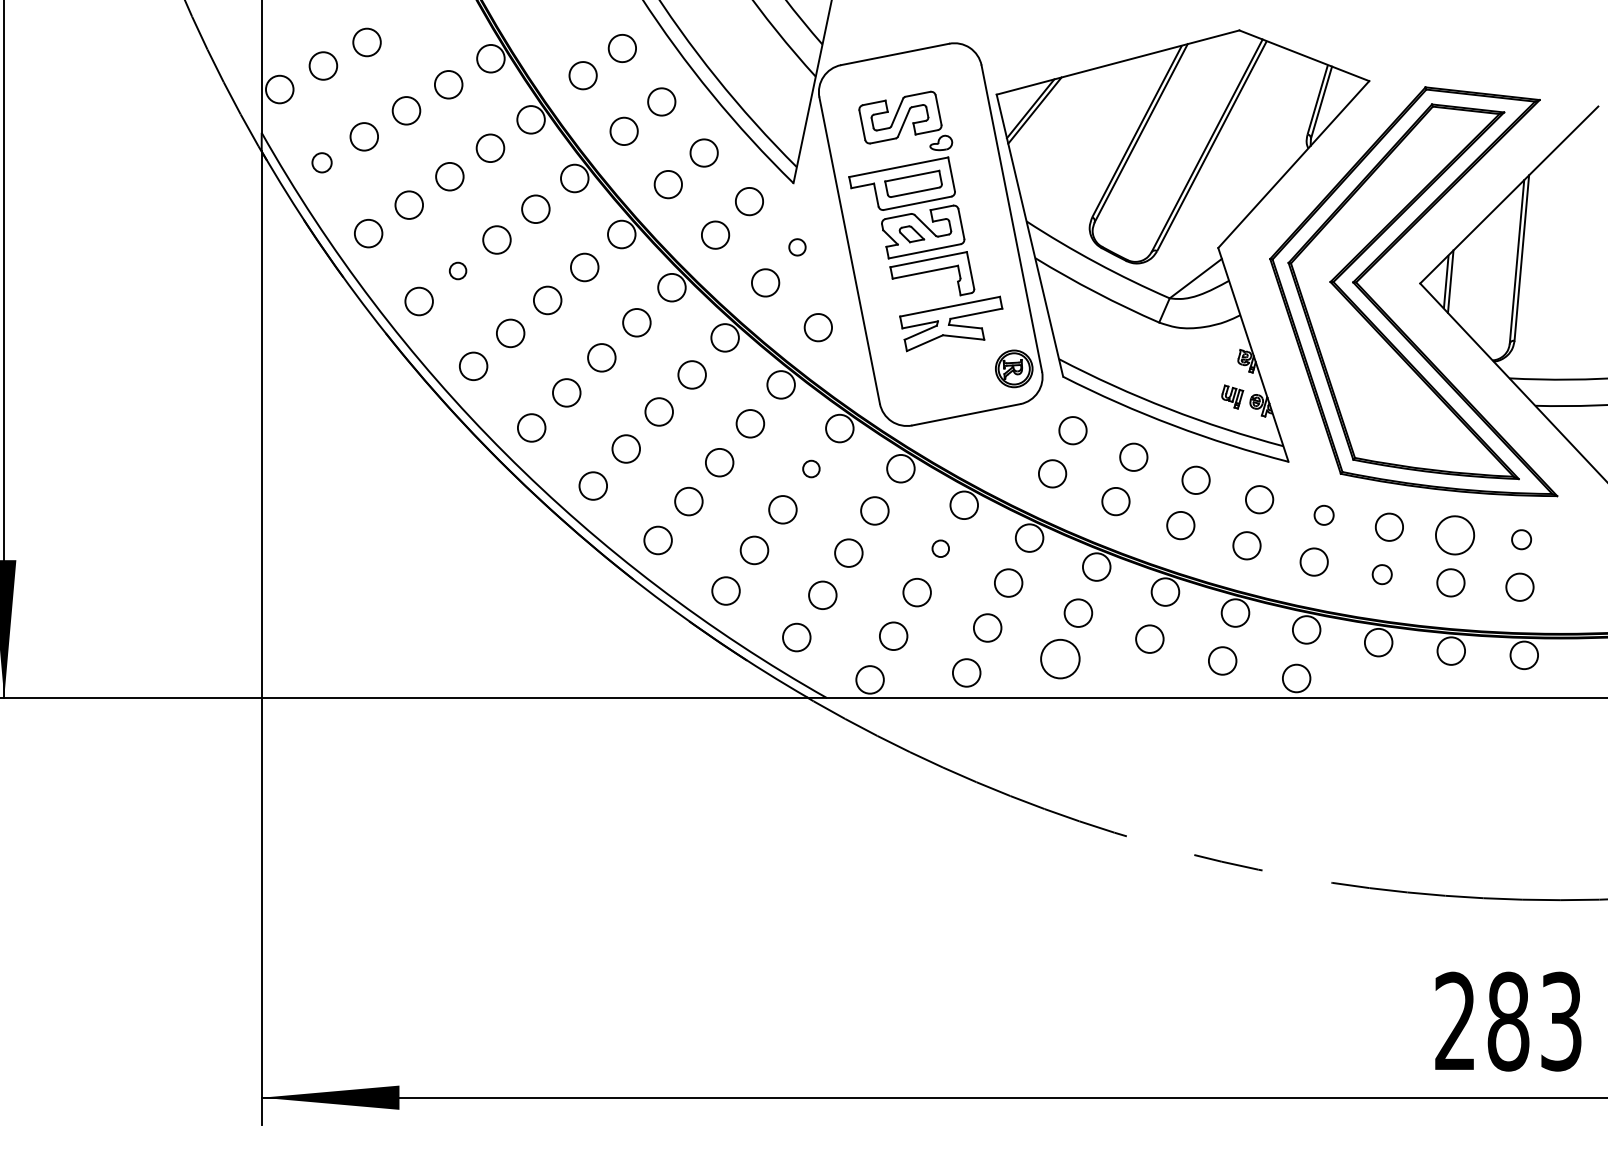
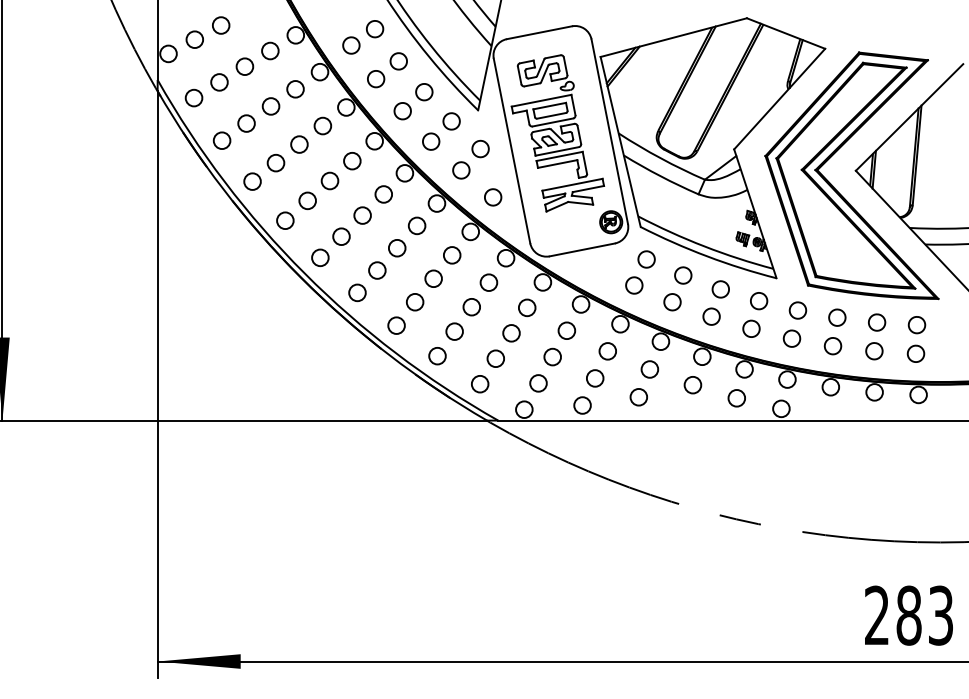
circle: (321, 161) -> (193, 97), size x1.43
part: (797, 246) -> (480, 148), size x1.67
circle: (457, 271) -> (275, 163), size x1.67
circle: (810, 468) -> (488, 282), size x1.67
part: (1323, 515) -> (797, 310), size x1.43
part: (1456, 535) -> (877, 322), size x0.71
part: (1520, 540) -> (916, 325), size x1.43
circle: (940, 548) -> (566, 330), size x1.67
part: (1381, 575) -> (832, 346), size x1.43
circle: (1059, 659) -> (638, 397), size x0.71

